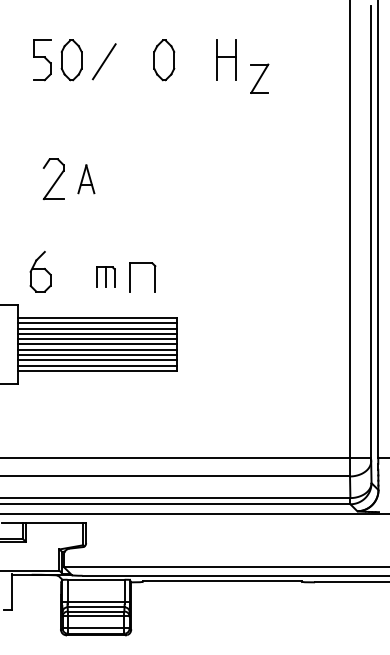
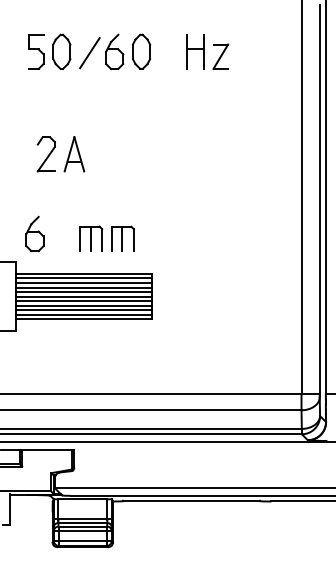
part: (132, 59) -> (114, 51), added
part: (259, 78) -> (220, 56), moved
part: (86, 179) -> (74, 154), size x1.43
part: (106, 276) -> (91, 238), size x1.43
line: (142, 276) -> (122, 238), added

